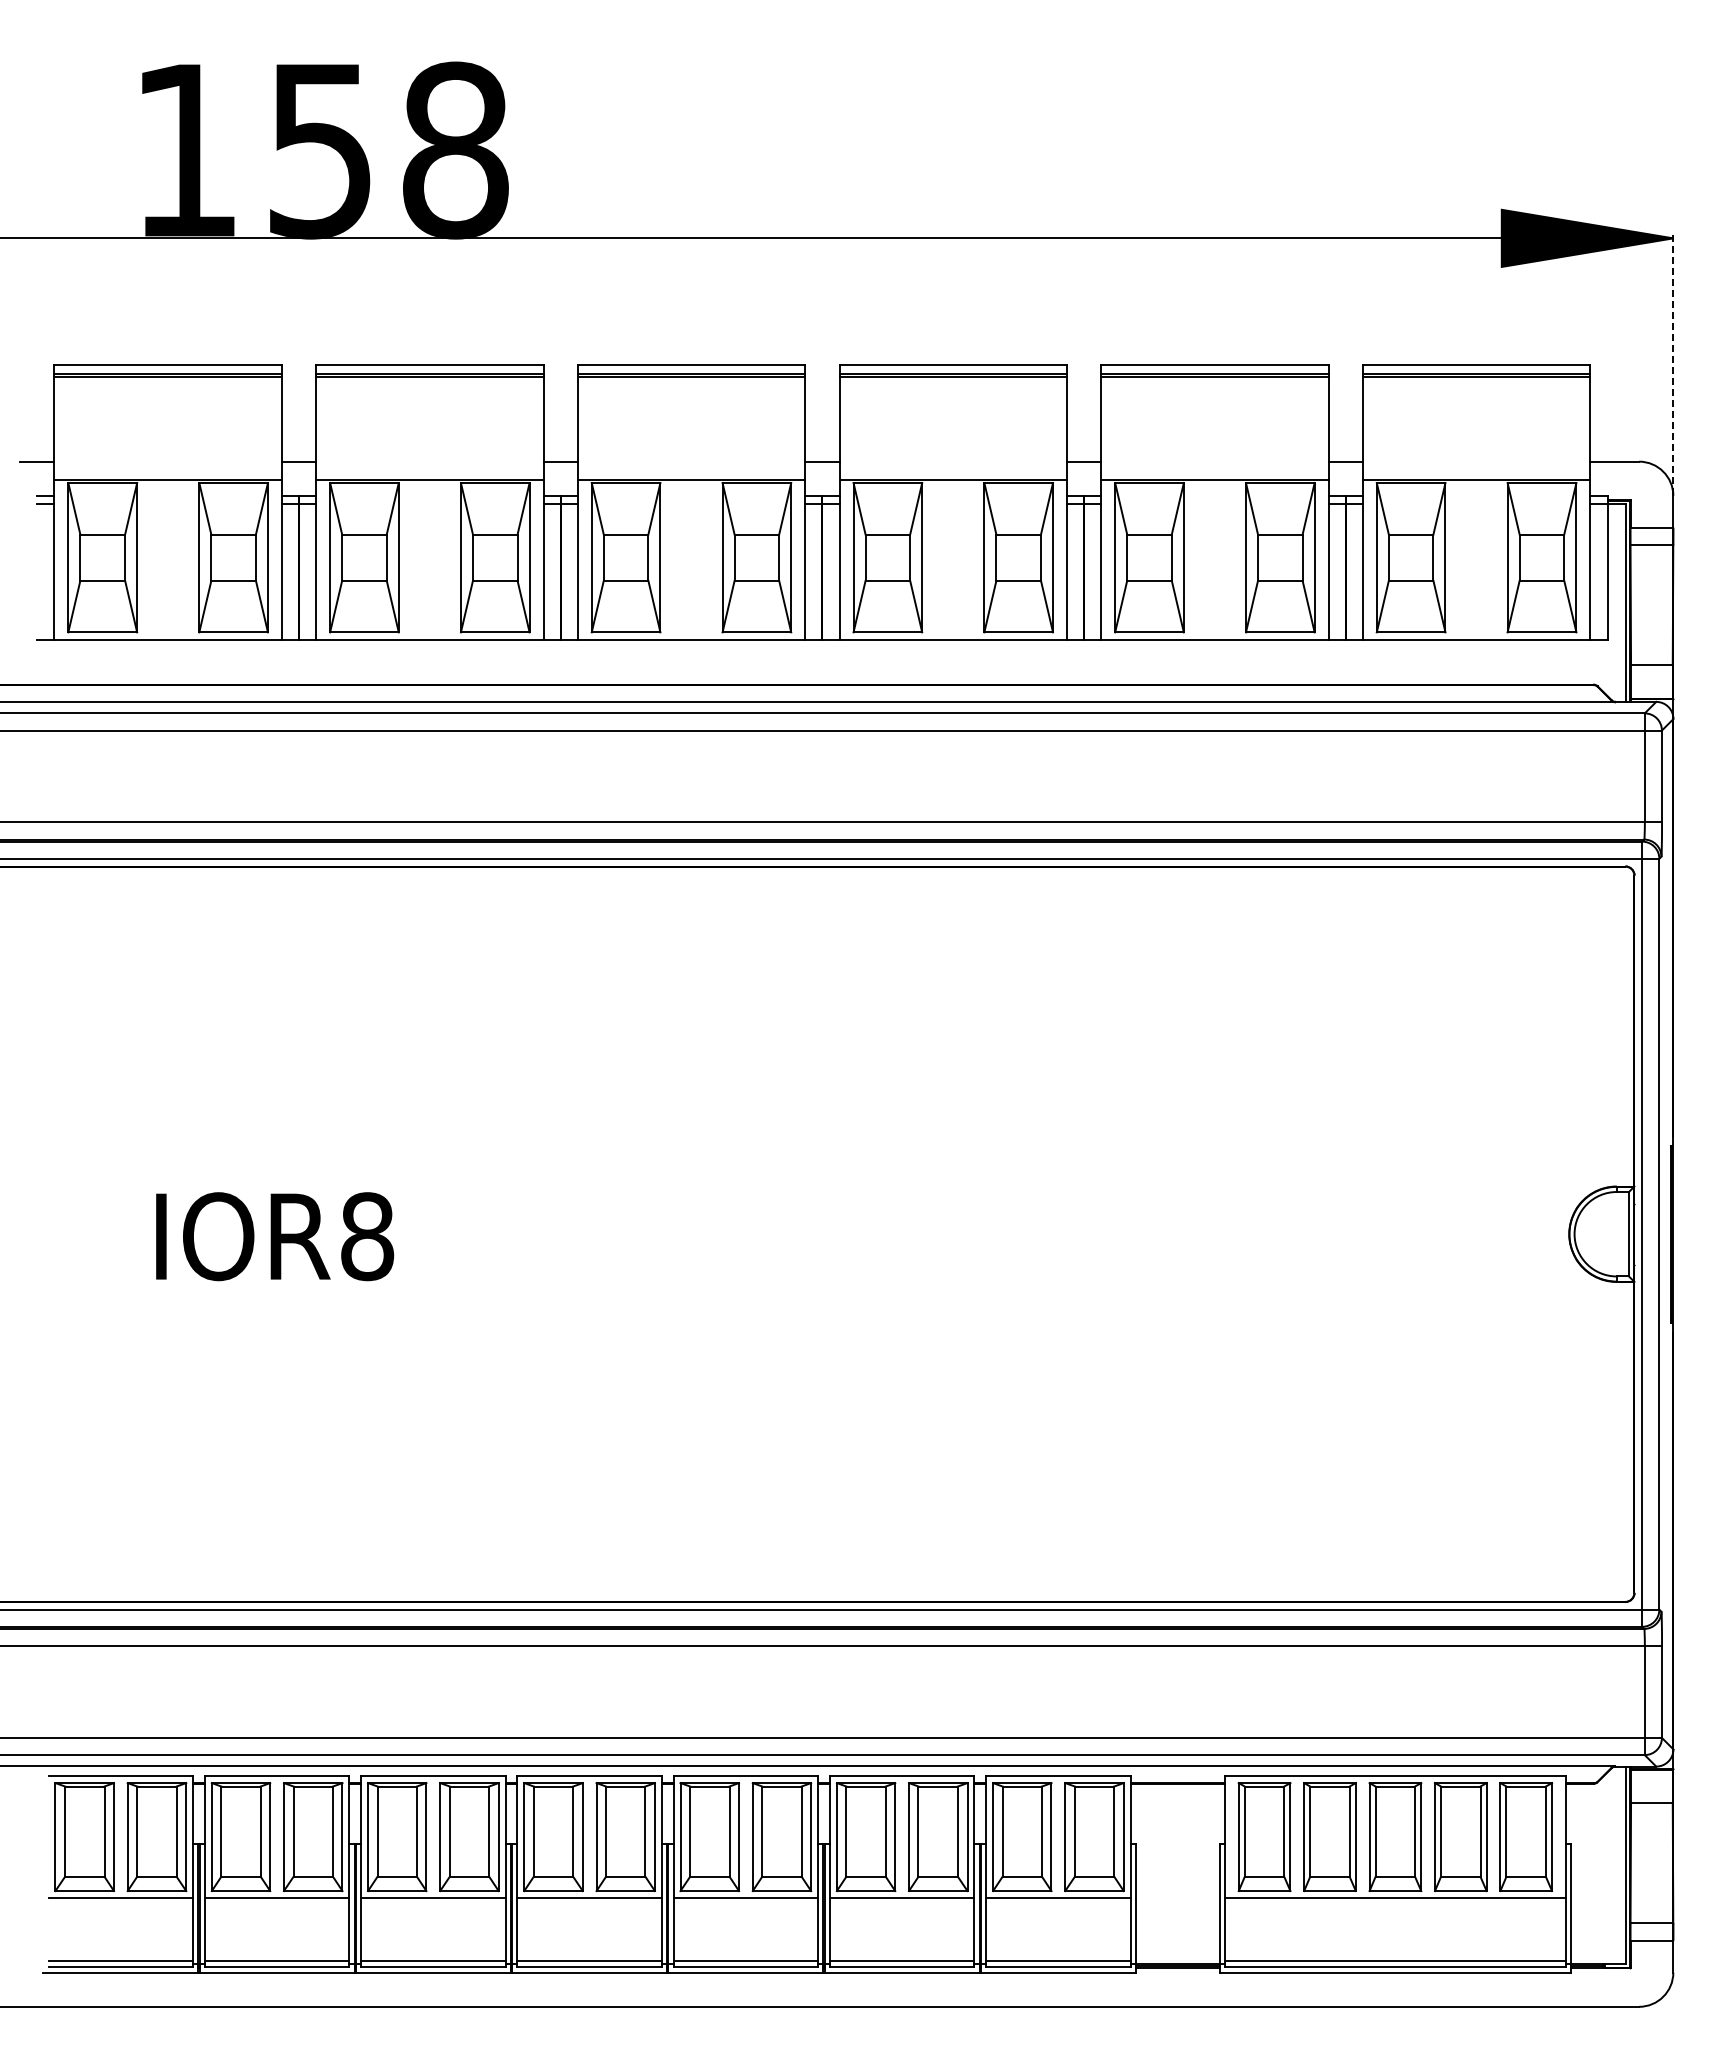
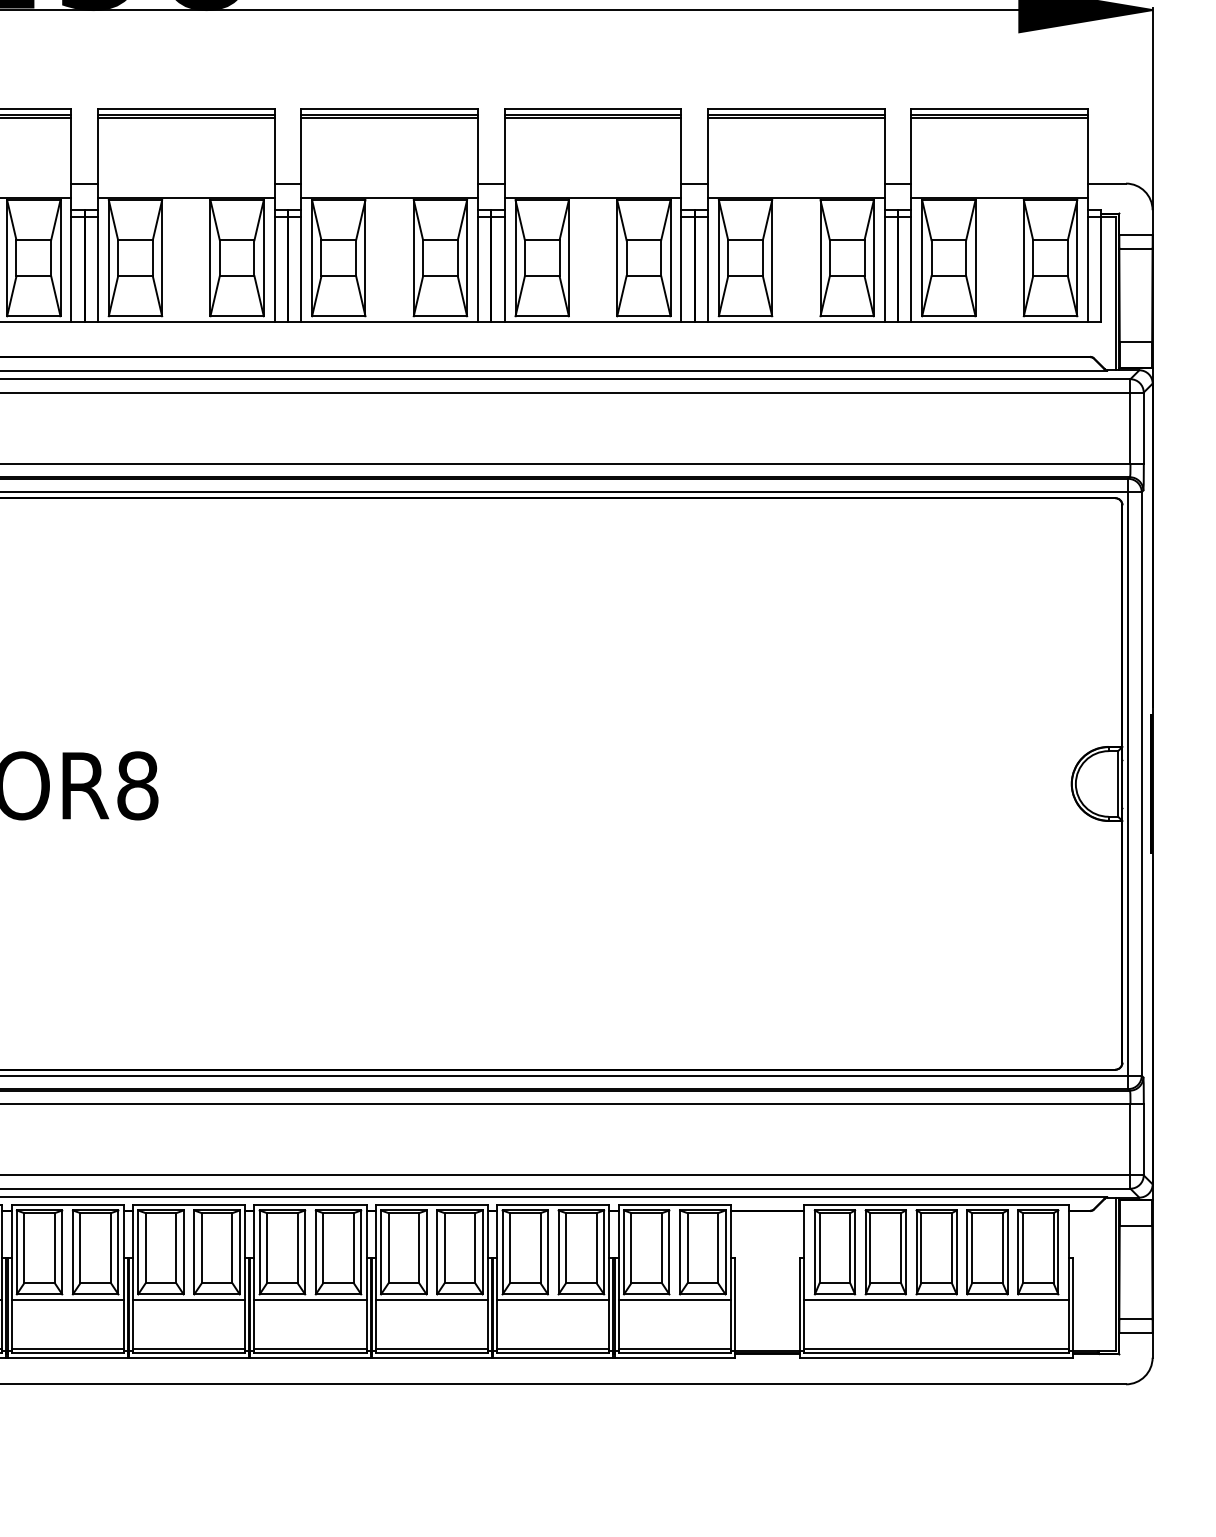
line: (1673, 365) -> (1152, 108), dashed -> solid

